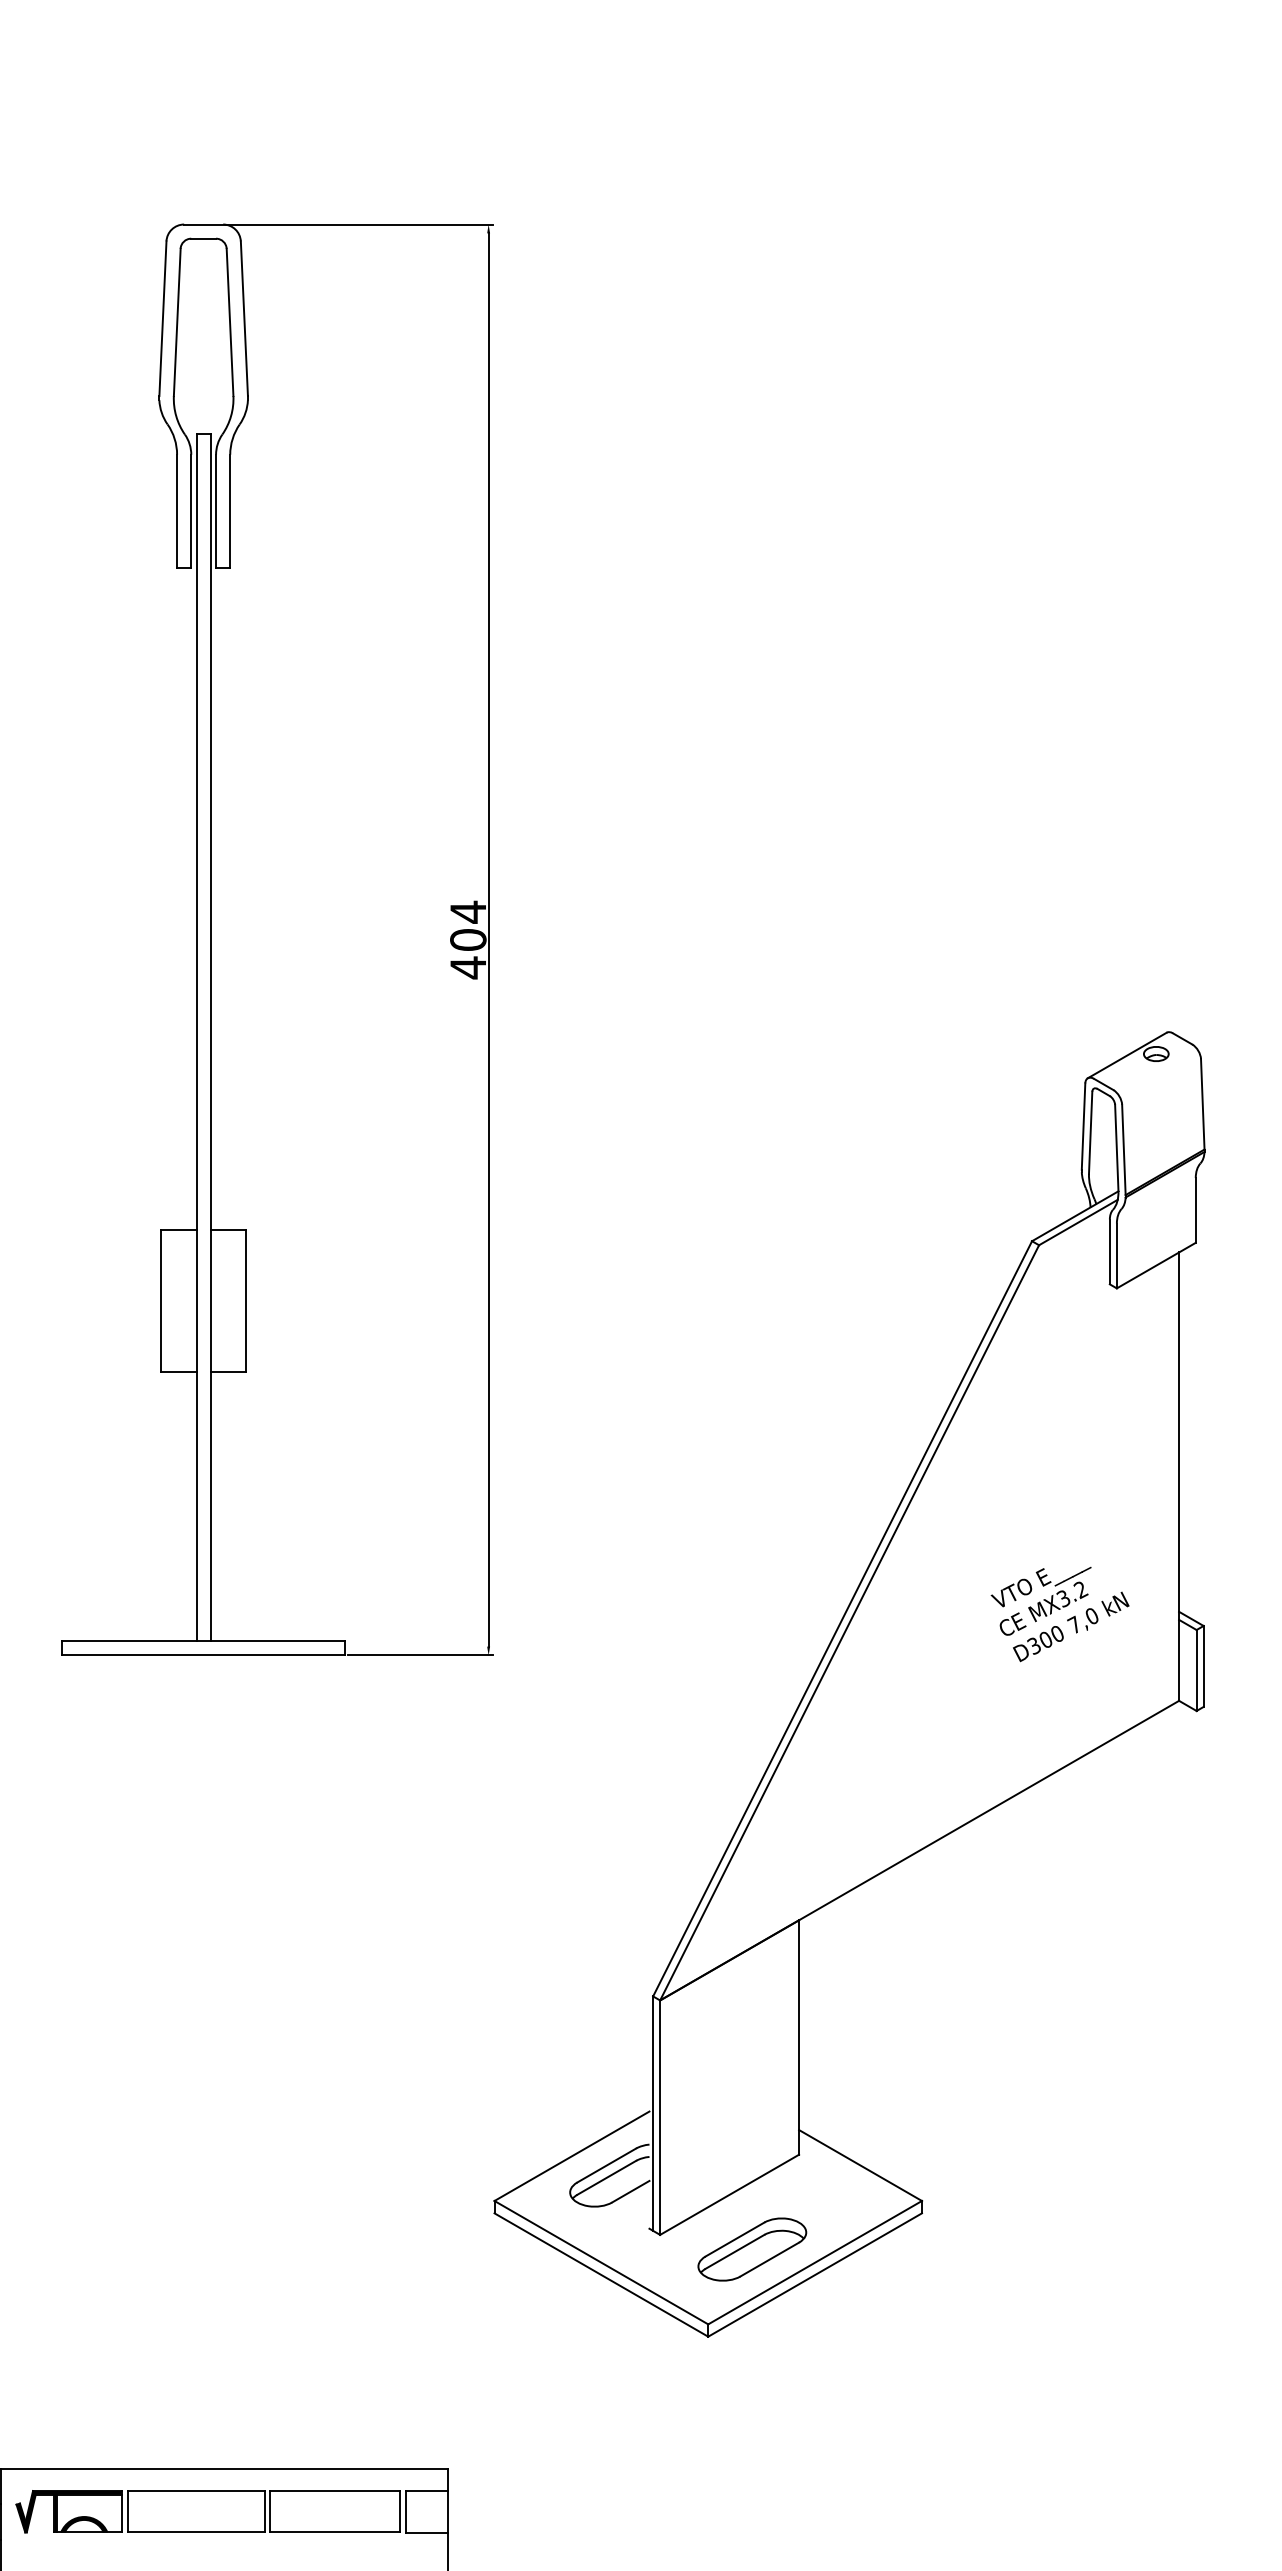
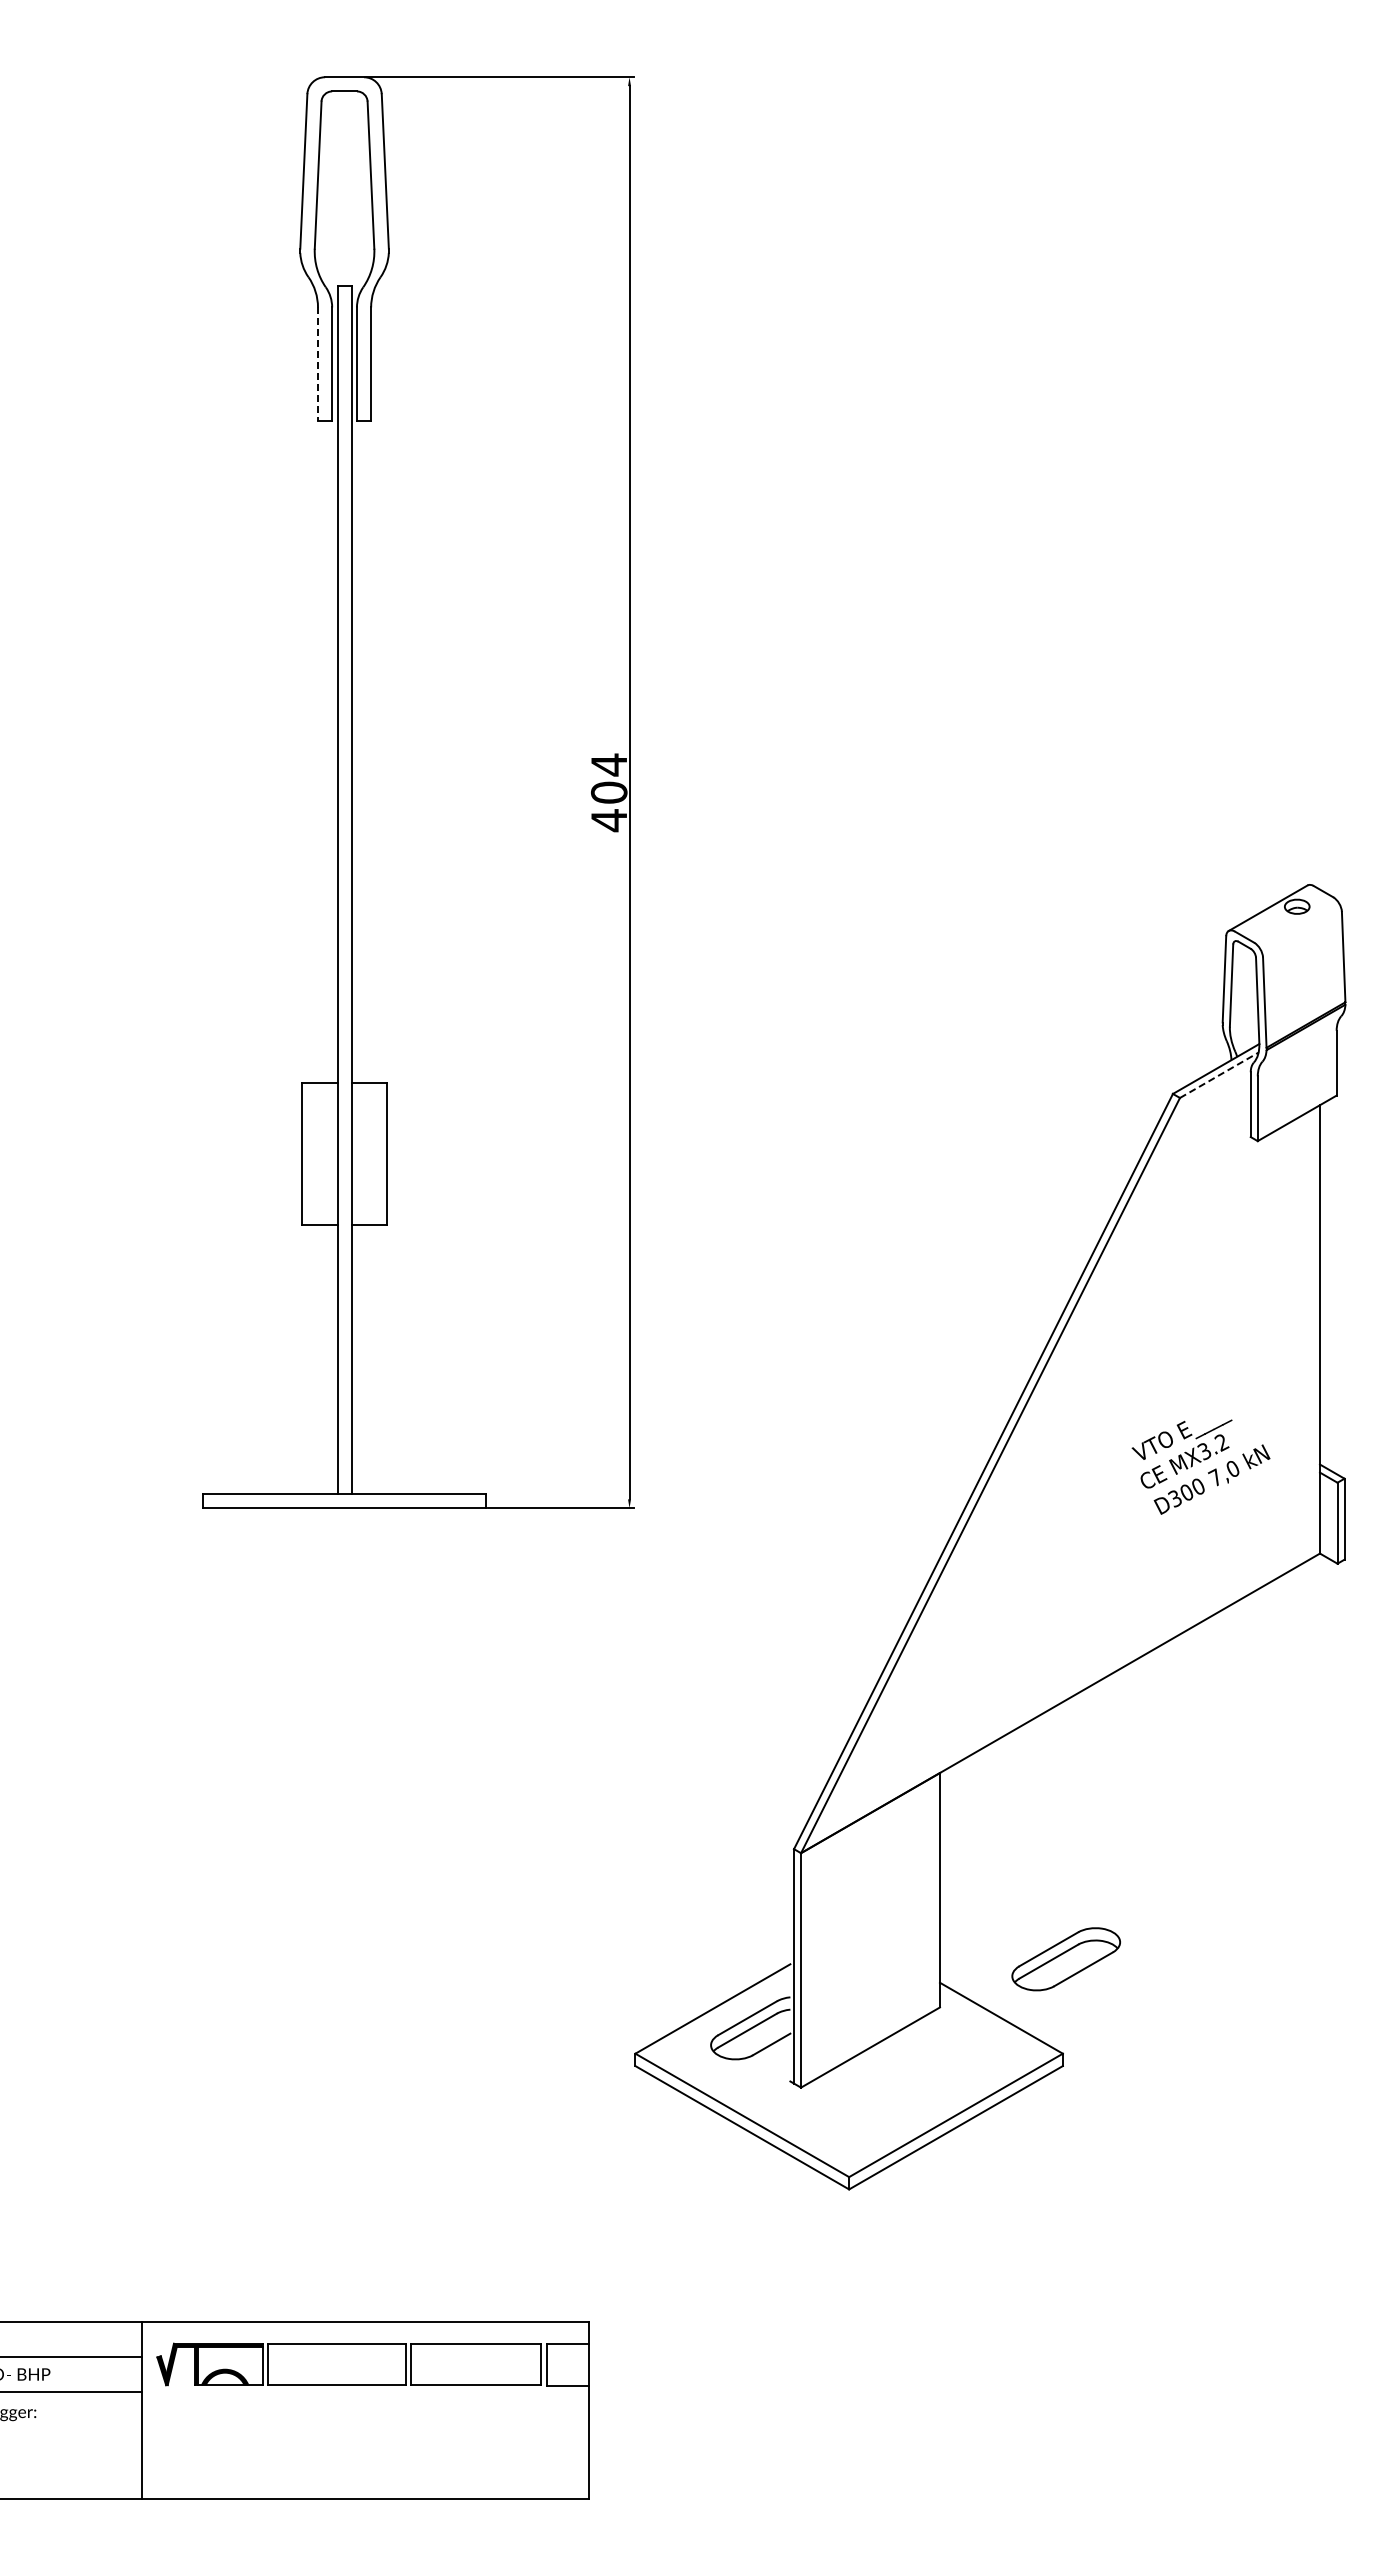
line: (177, 511) -> (318, 364), solid -> dashed
line: (1078, 1222) -> (1219, 1075), solid -> dashed
part: (751, 2249) -> (1065, 1959), moved

